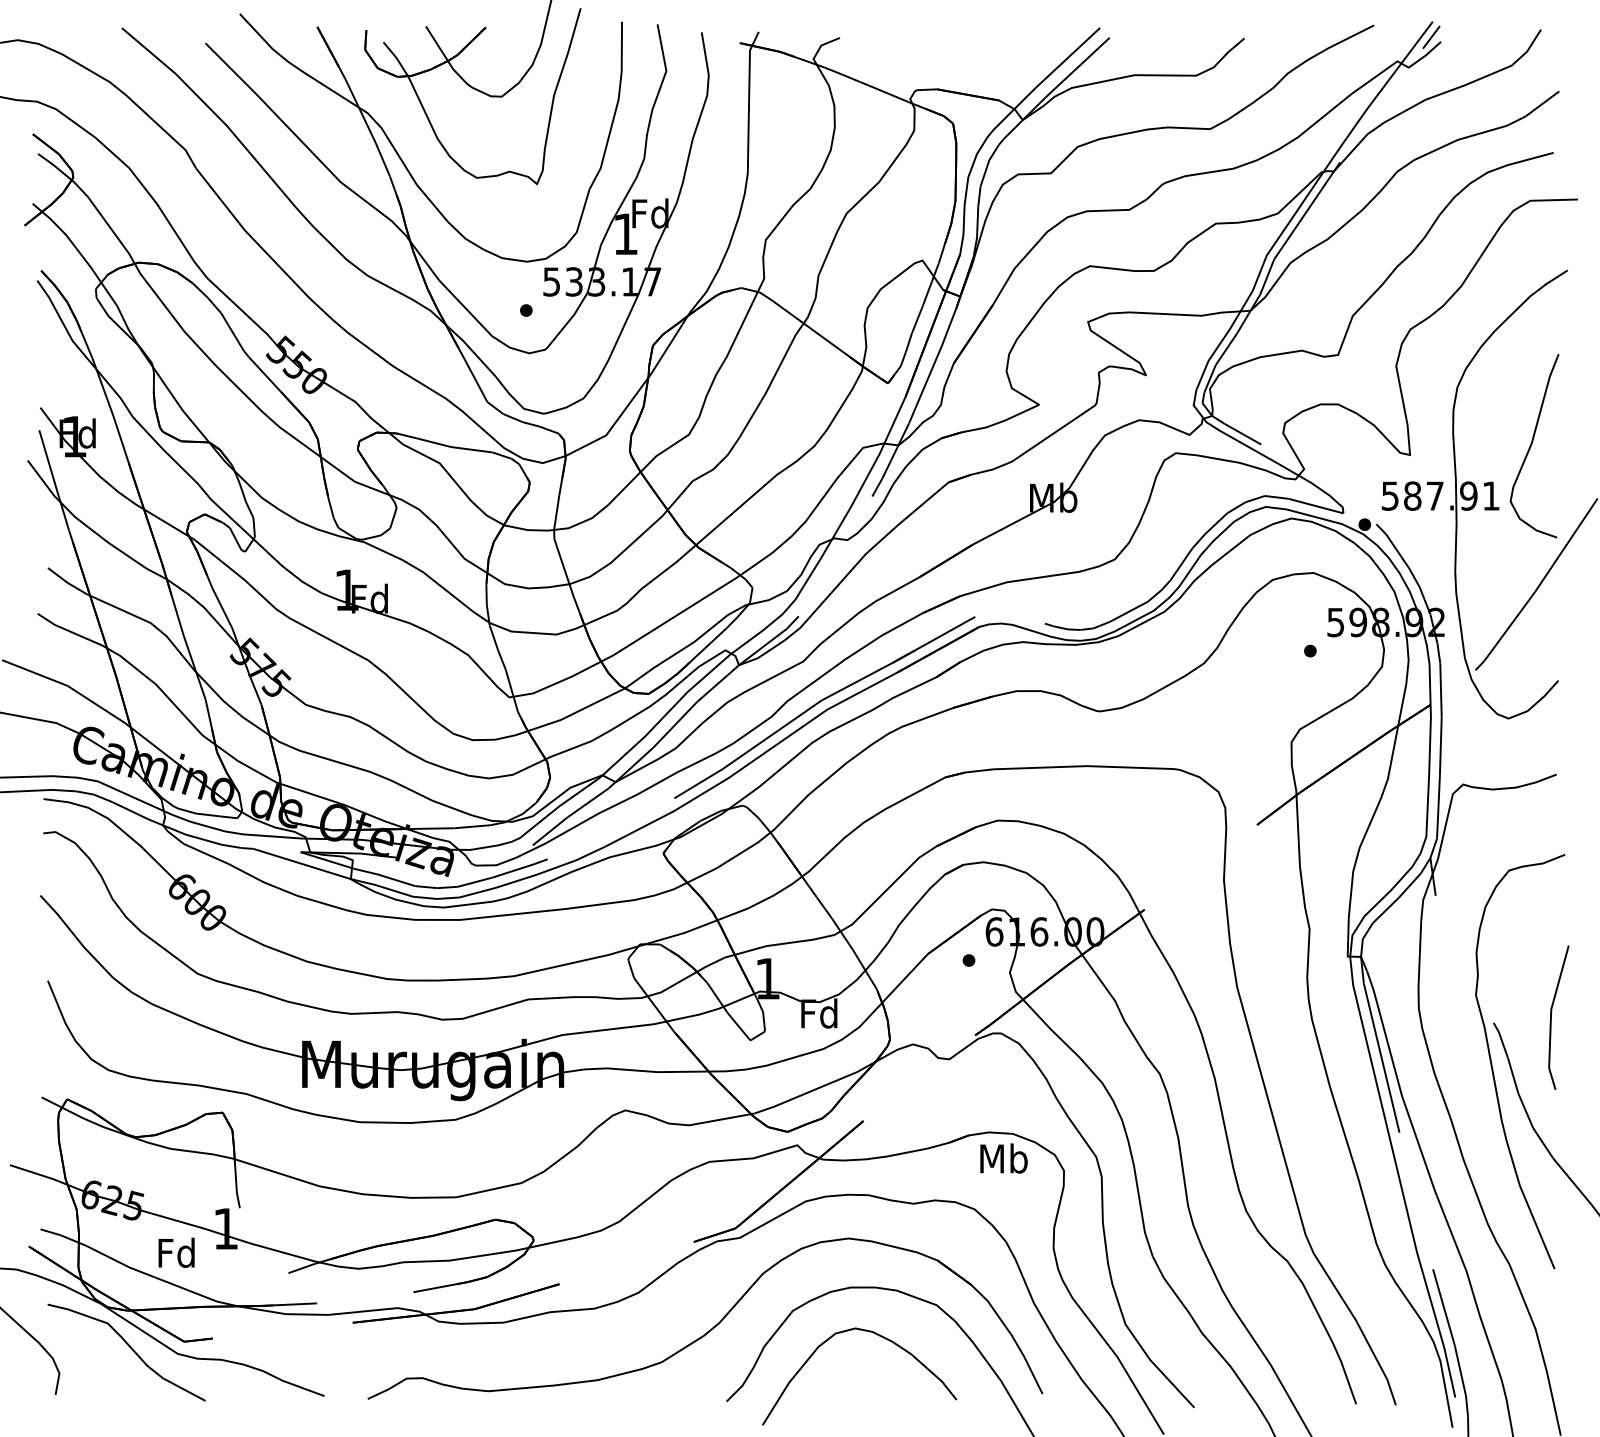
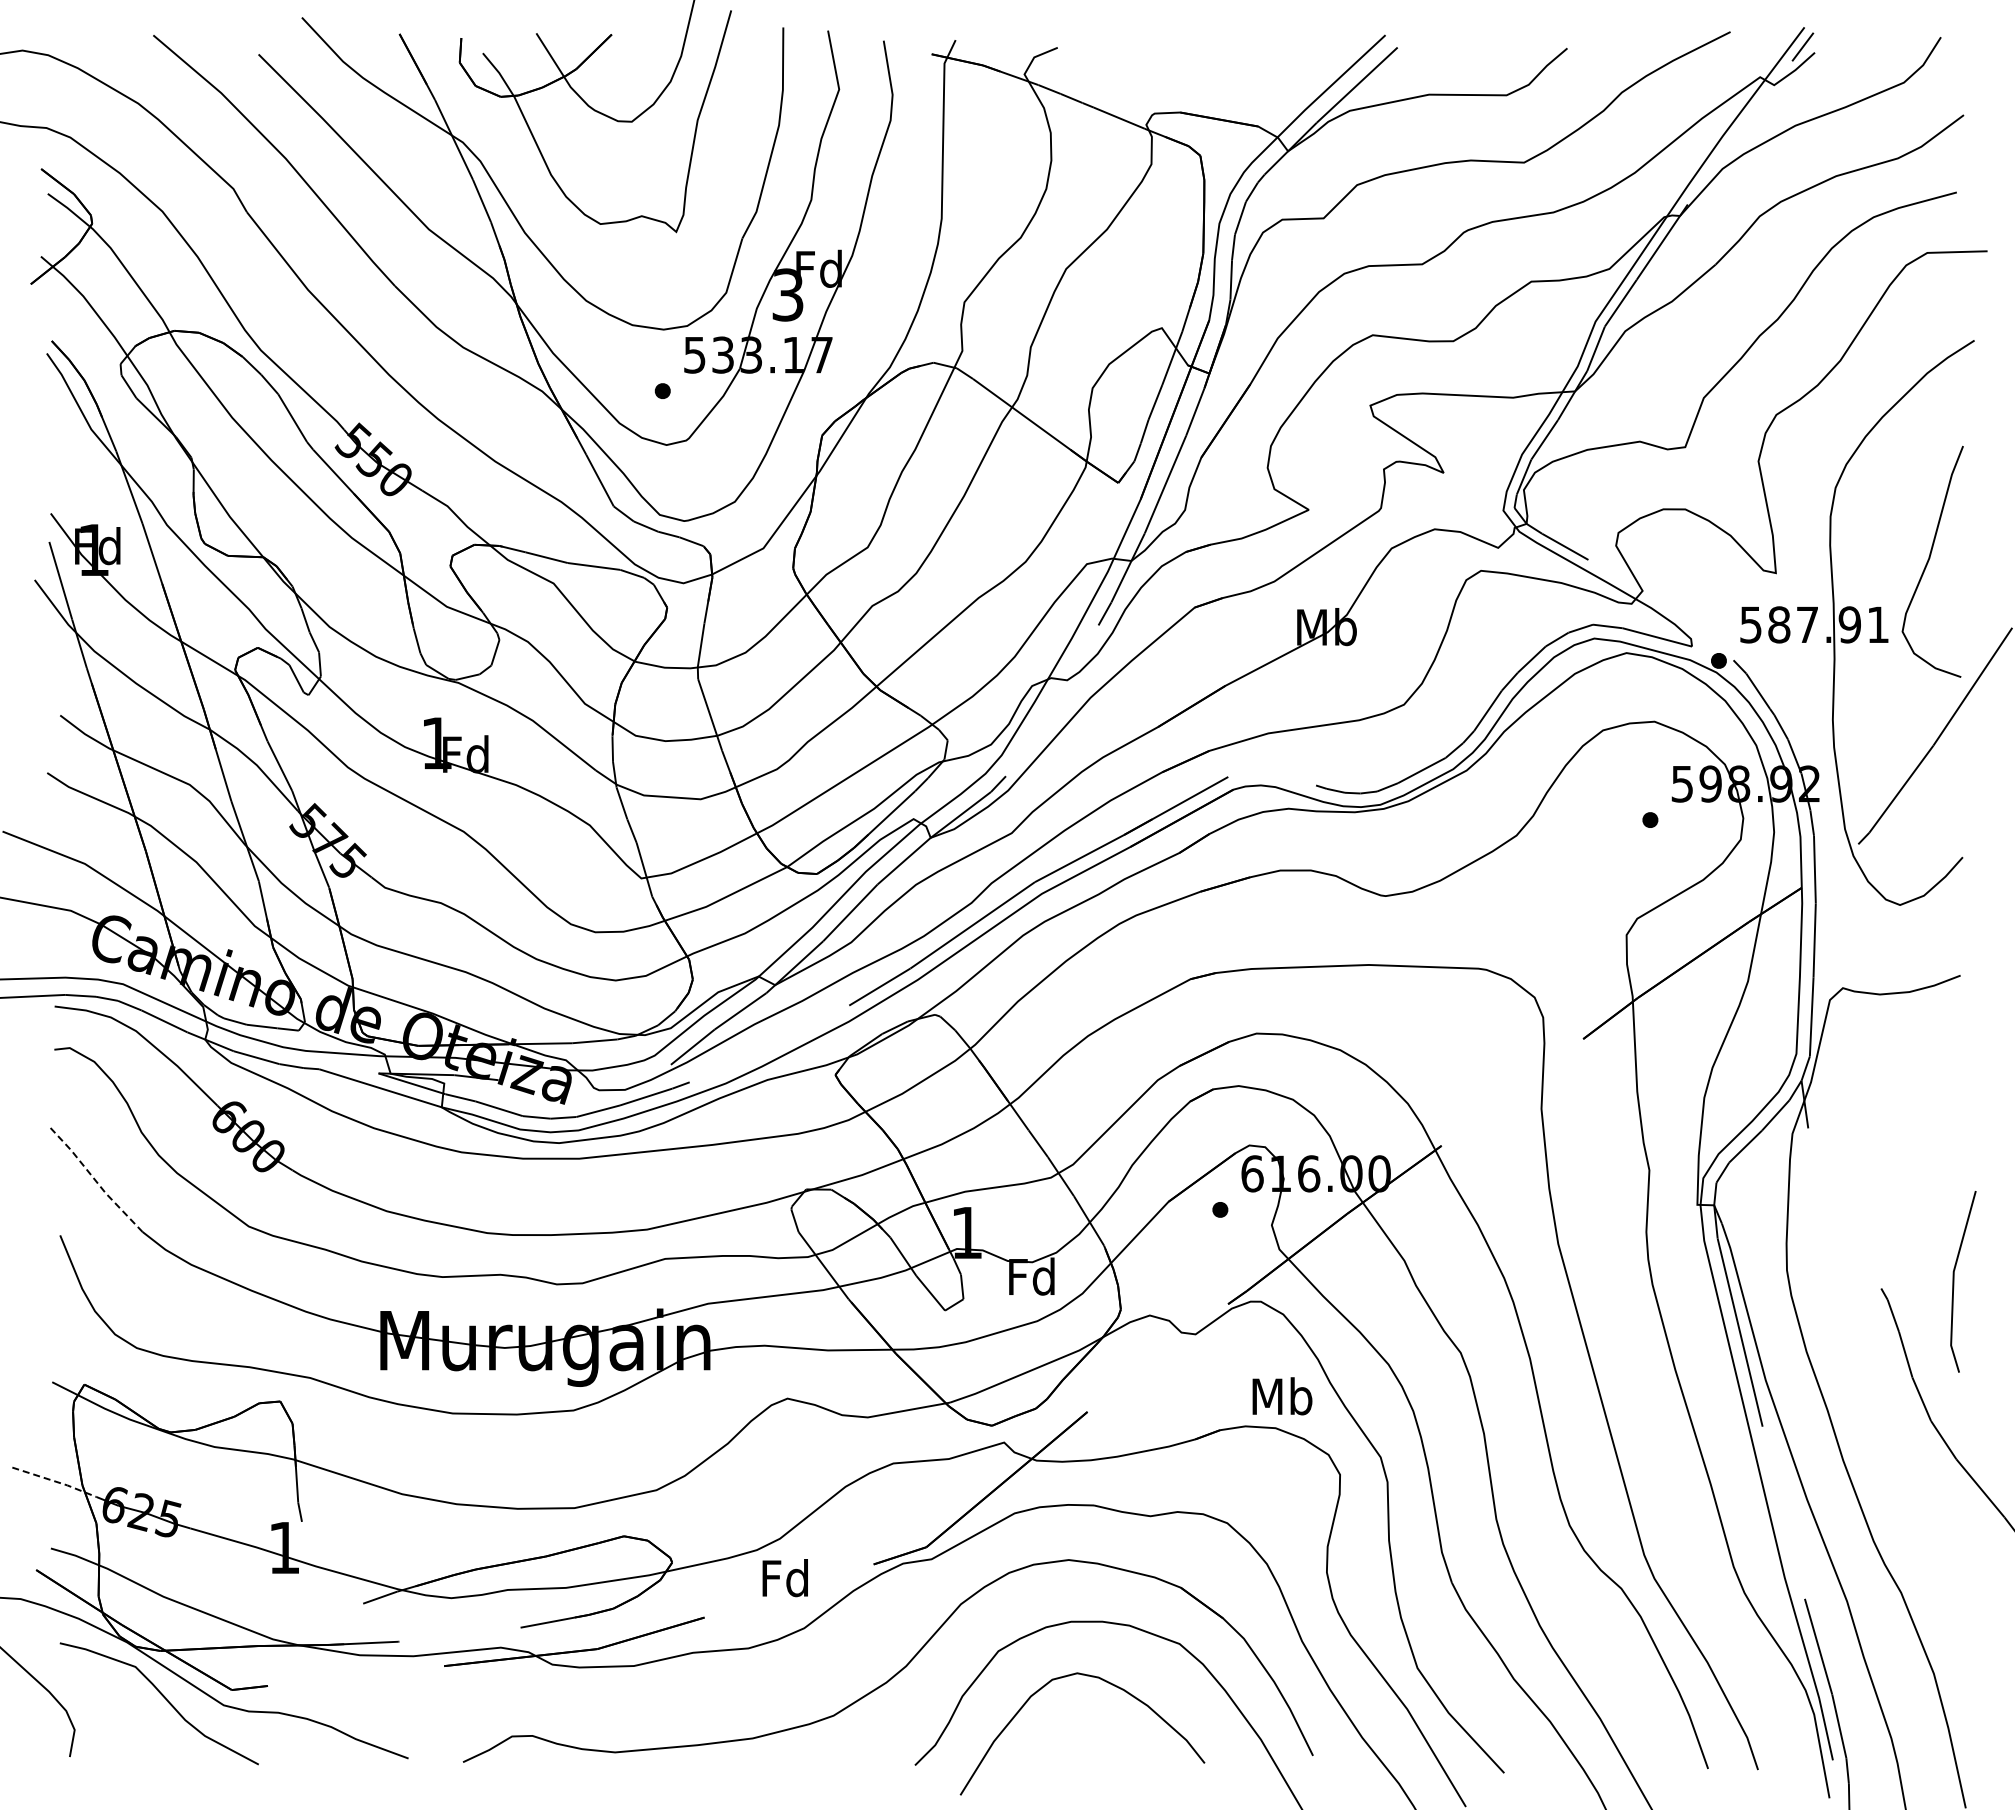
text: (625, 233) -> (787, 294), 1 -> 3
line: (75, 937) -> (95, 1180), solid -> dashed
curve: (1492, 1063) -> (1879, 1339), removed
text: (1004, 1158) -> (1282, 1396), moved
line: (44, 1176) -> (55, 1481), solid -> dashed
text: (175, 1253) -> (784, 1578), moved

